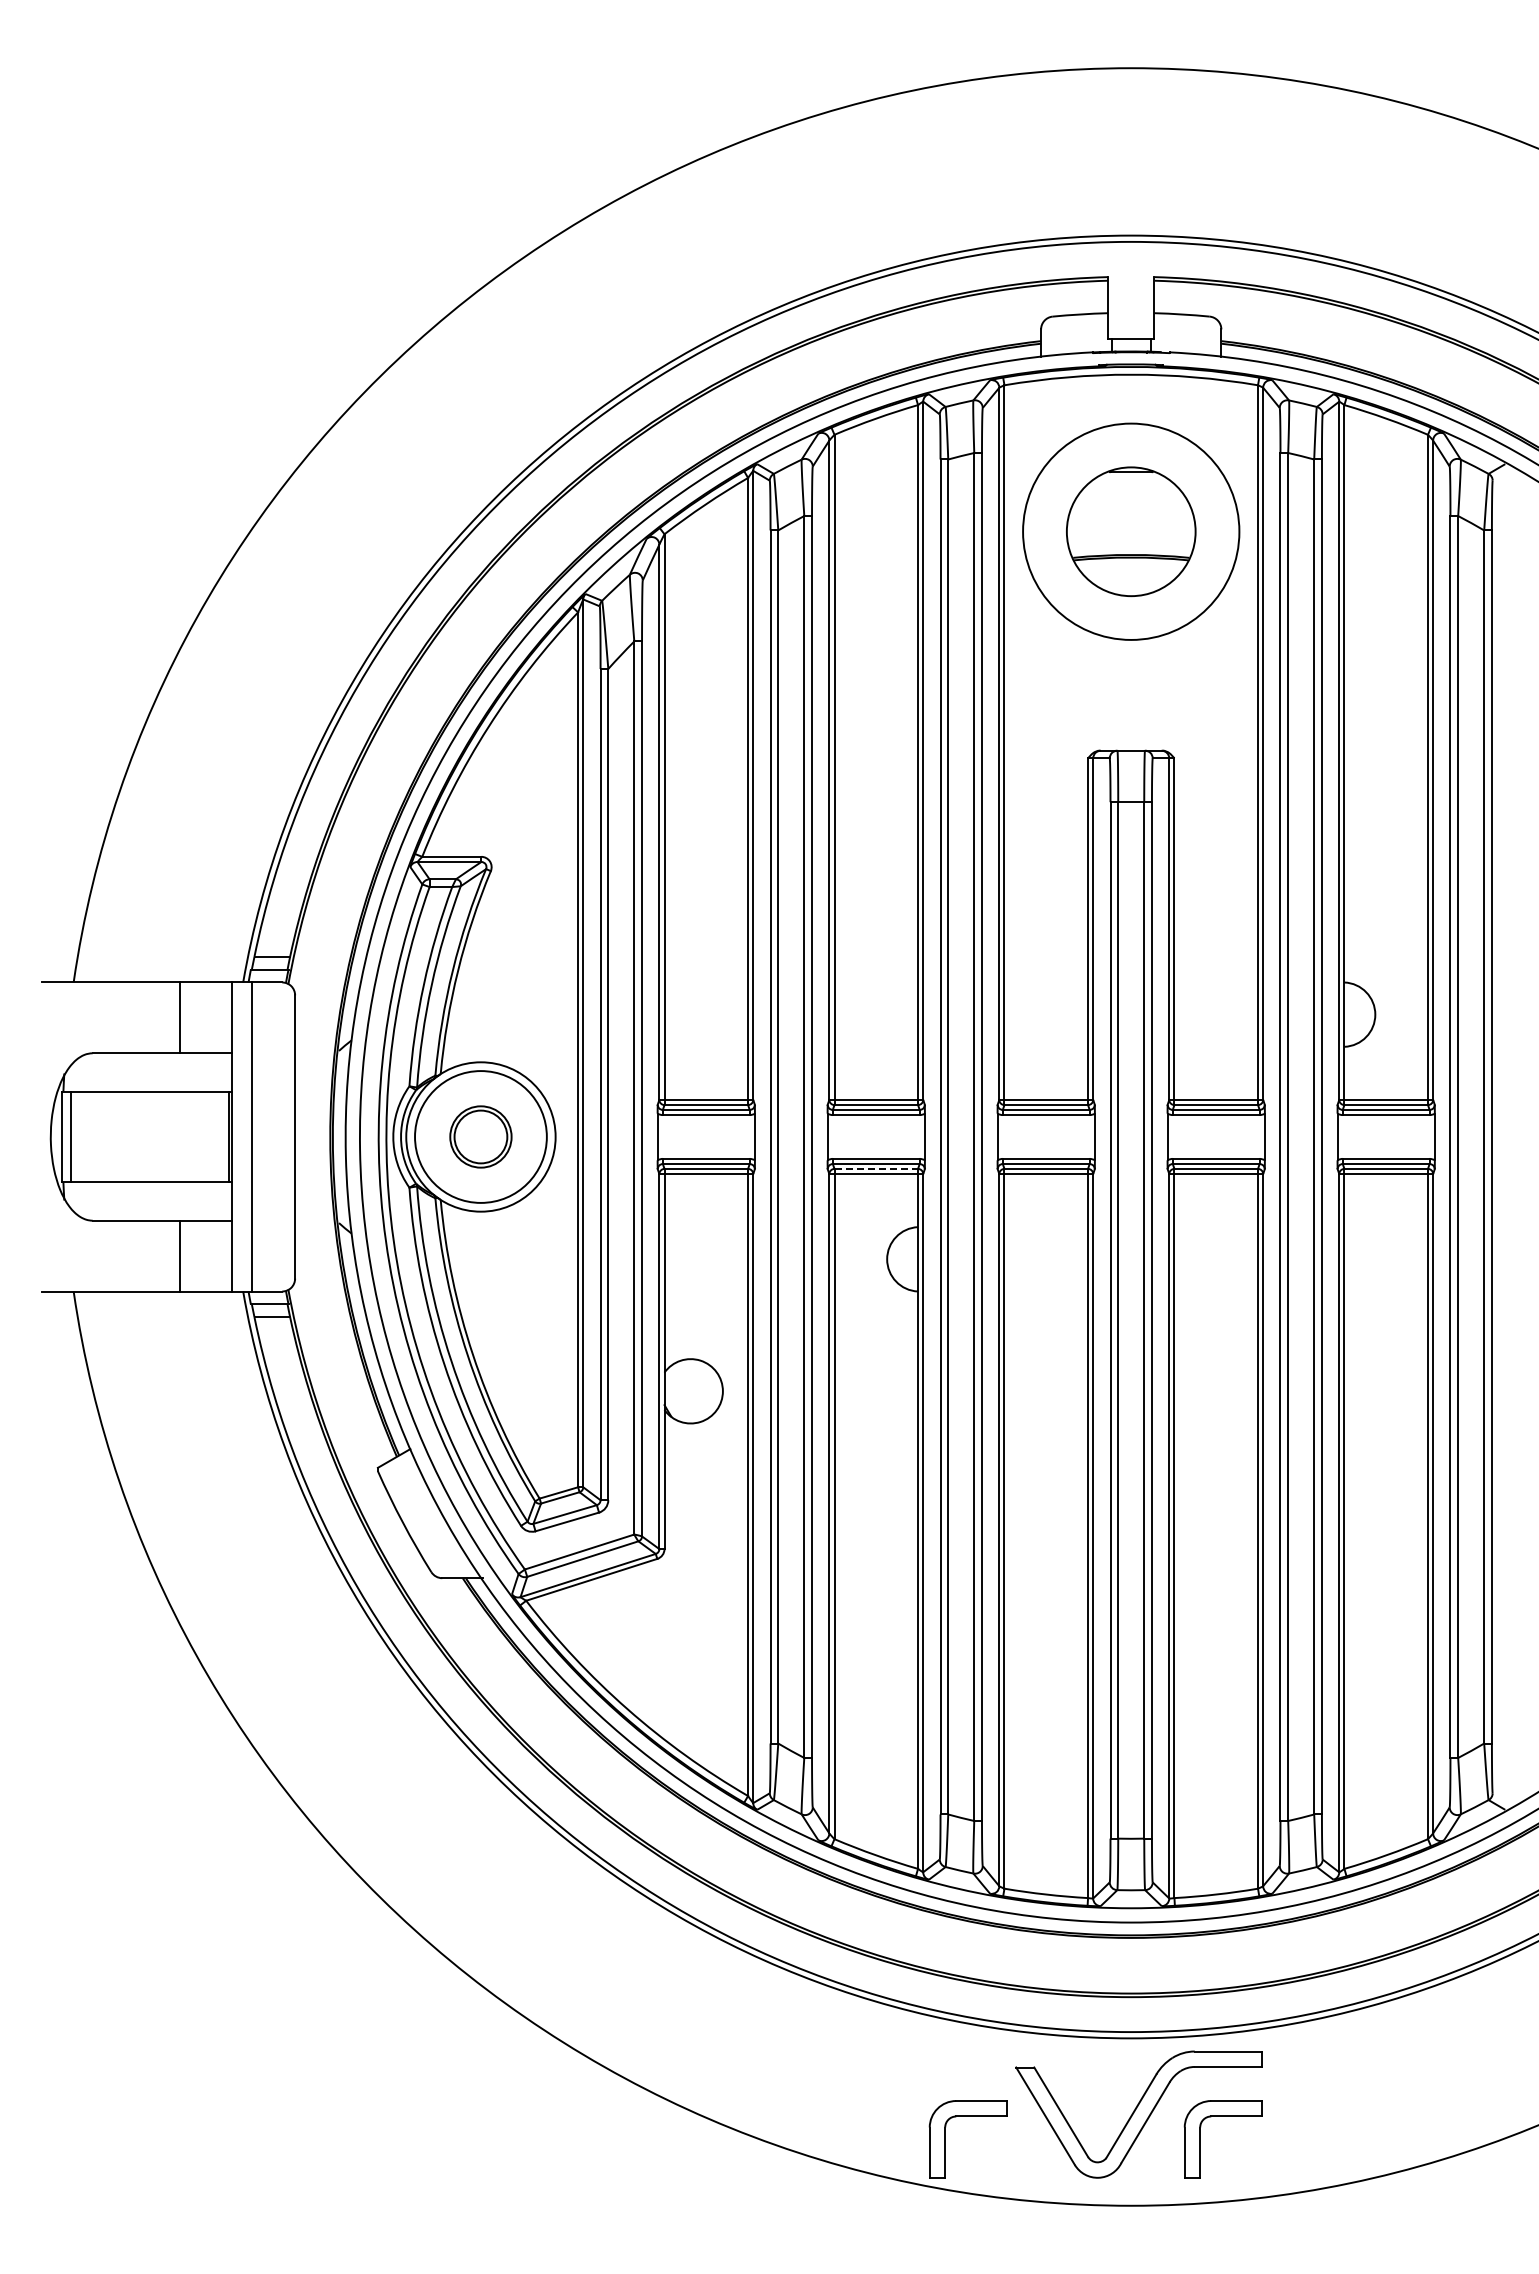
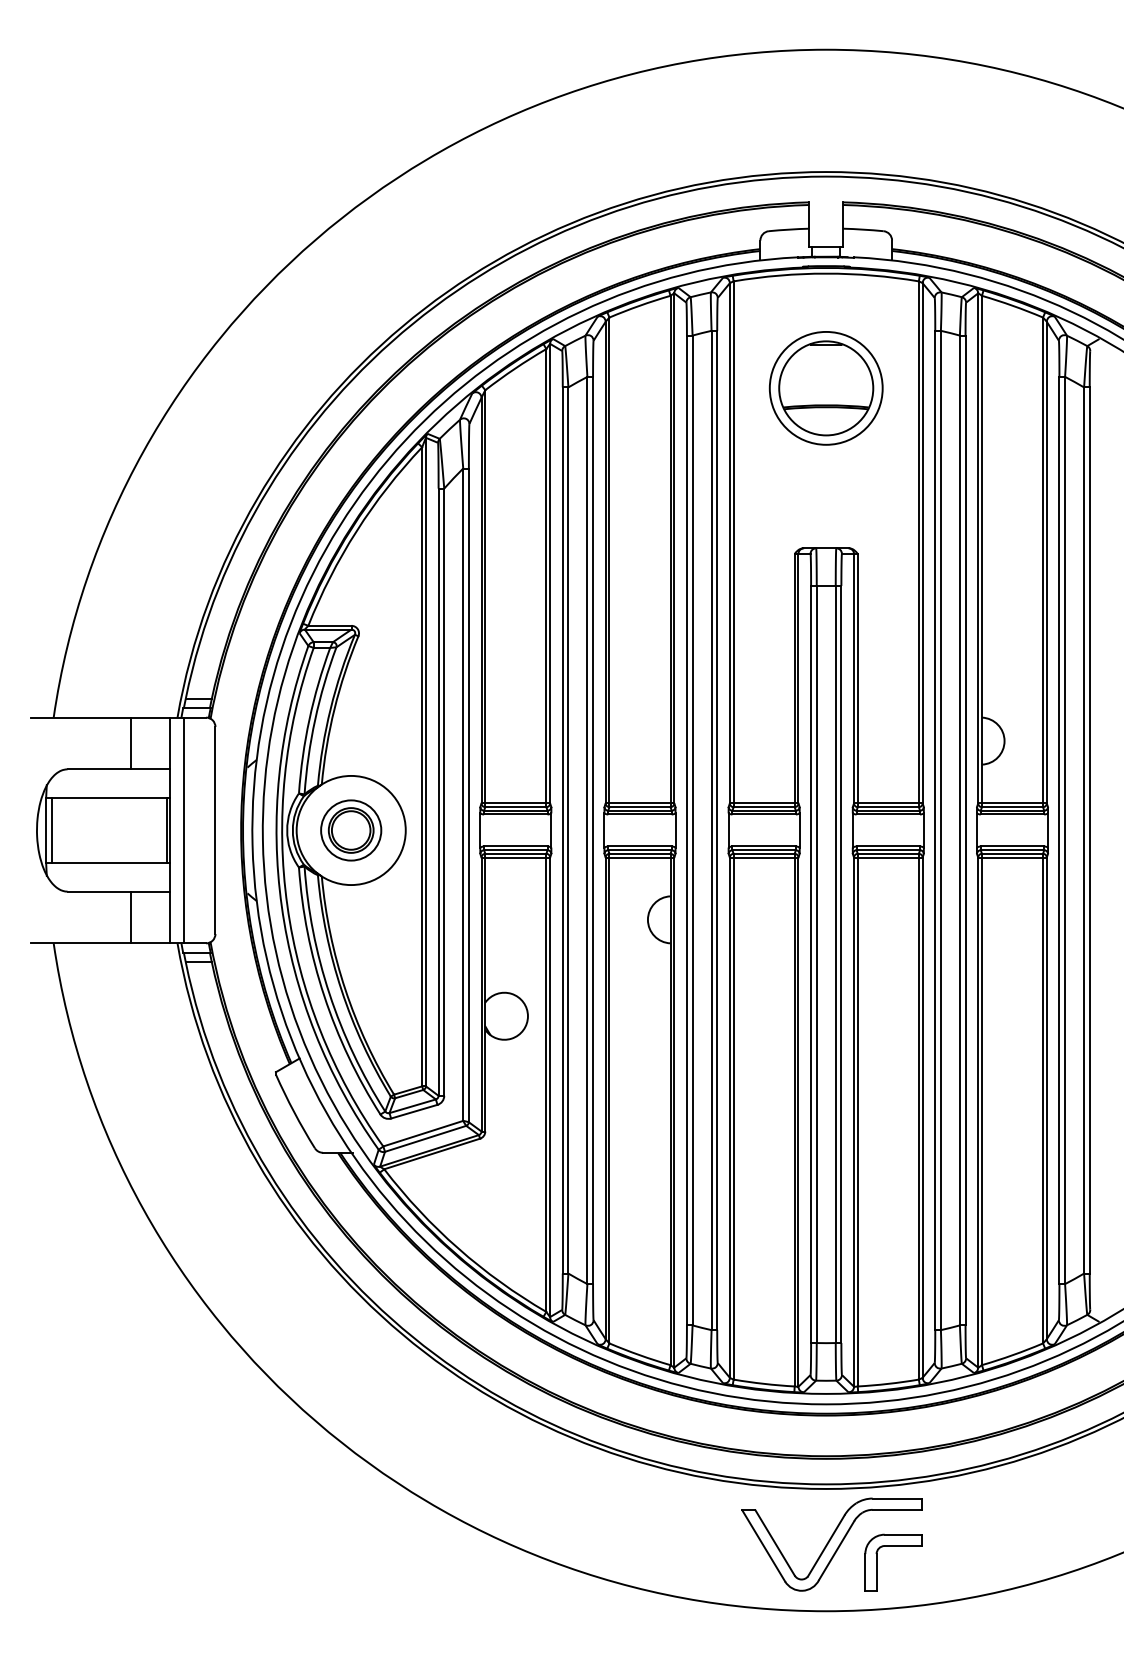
circle: (1130, 531) -> (825, 388), size x0.71
circle: (480, 1136) -> (350, 830), size x0.62
line: (876, 1168) -> (640, 853), dashed -> solid
part: (945, 2139) -> (690, 1562), removed

